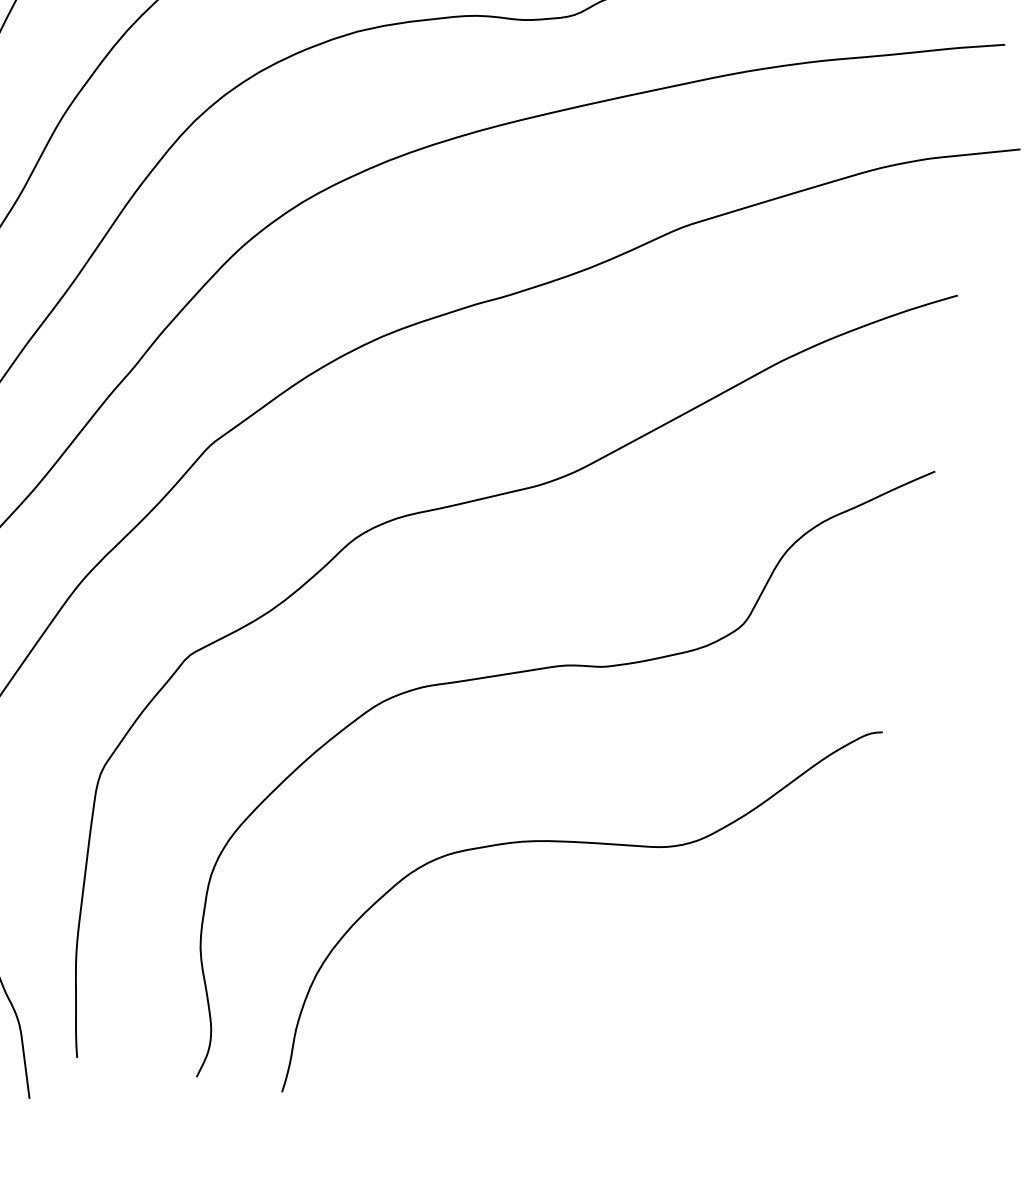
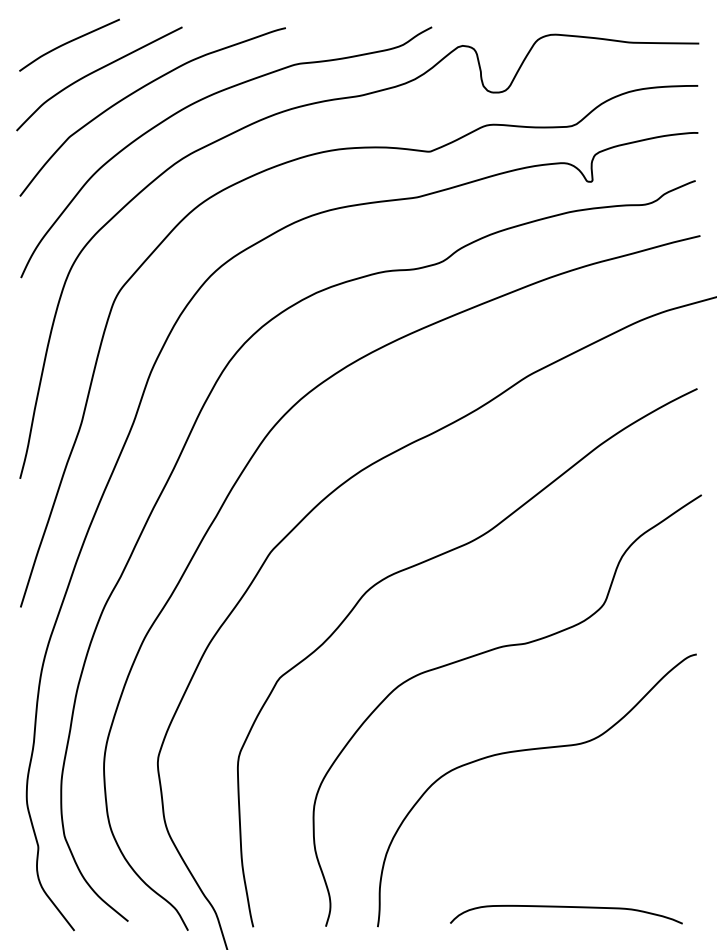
curve: (597, 1112) -> (566, 907), added

